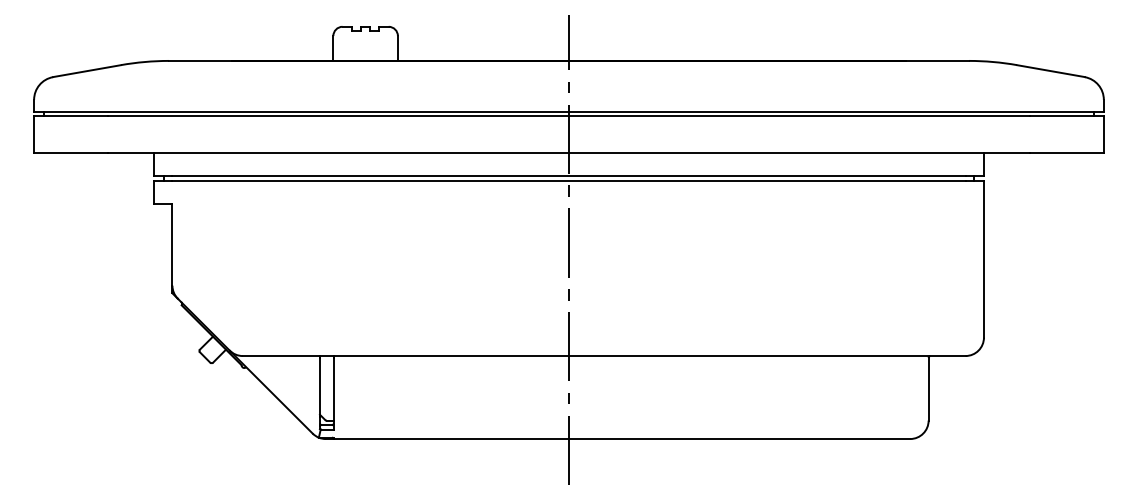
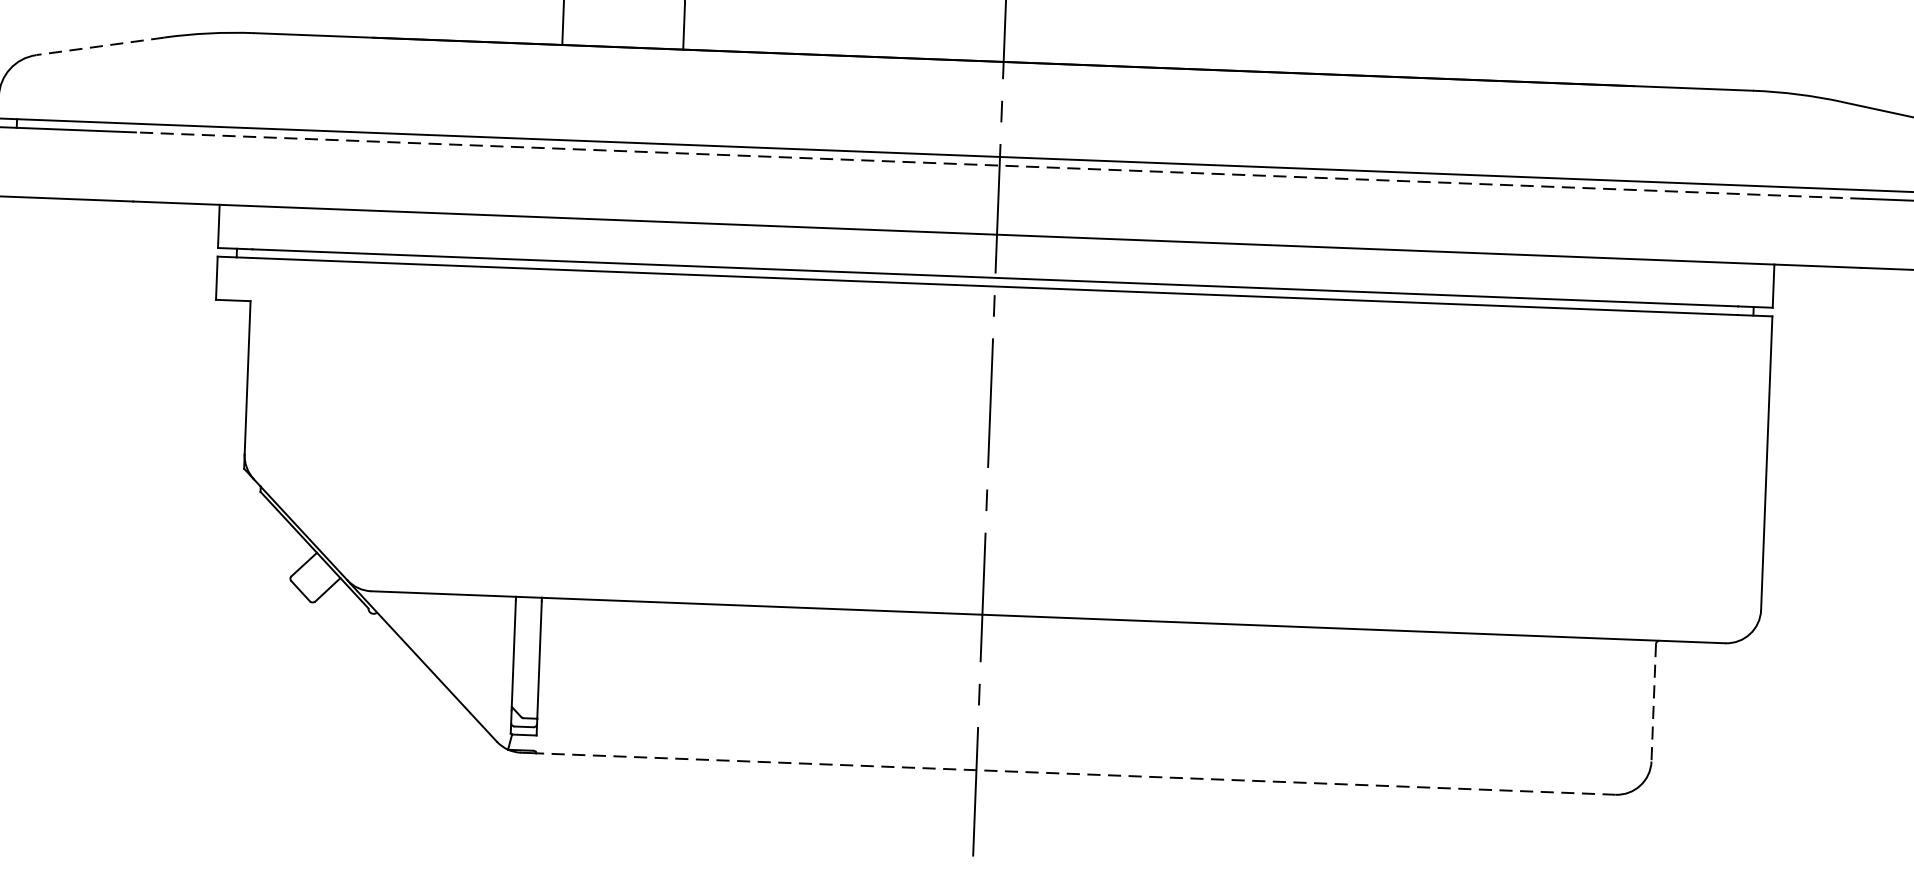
line: (86, 71) -> (99, 47), solid -> dashed
line: (568, 116) -> (998, 165), solid -> dashed
line: (928, 389) -> (1653, 703), solid -> dashed
line: (621, 439) -> (1074, 774), solid -> dashed

